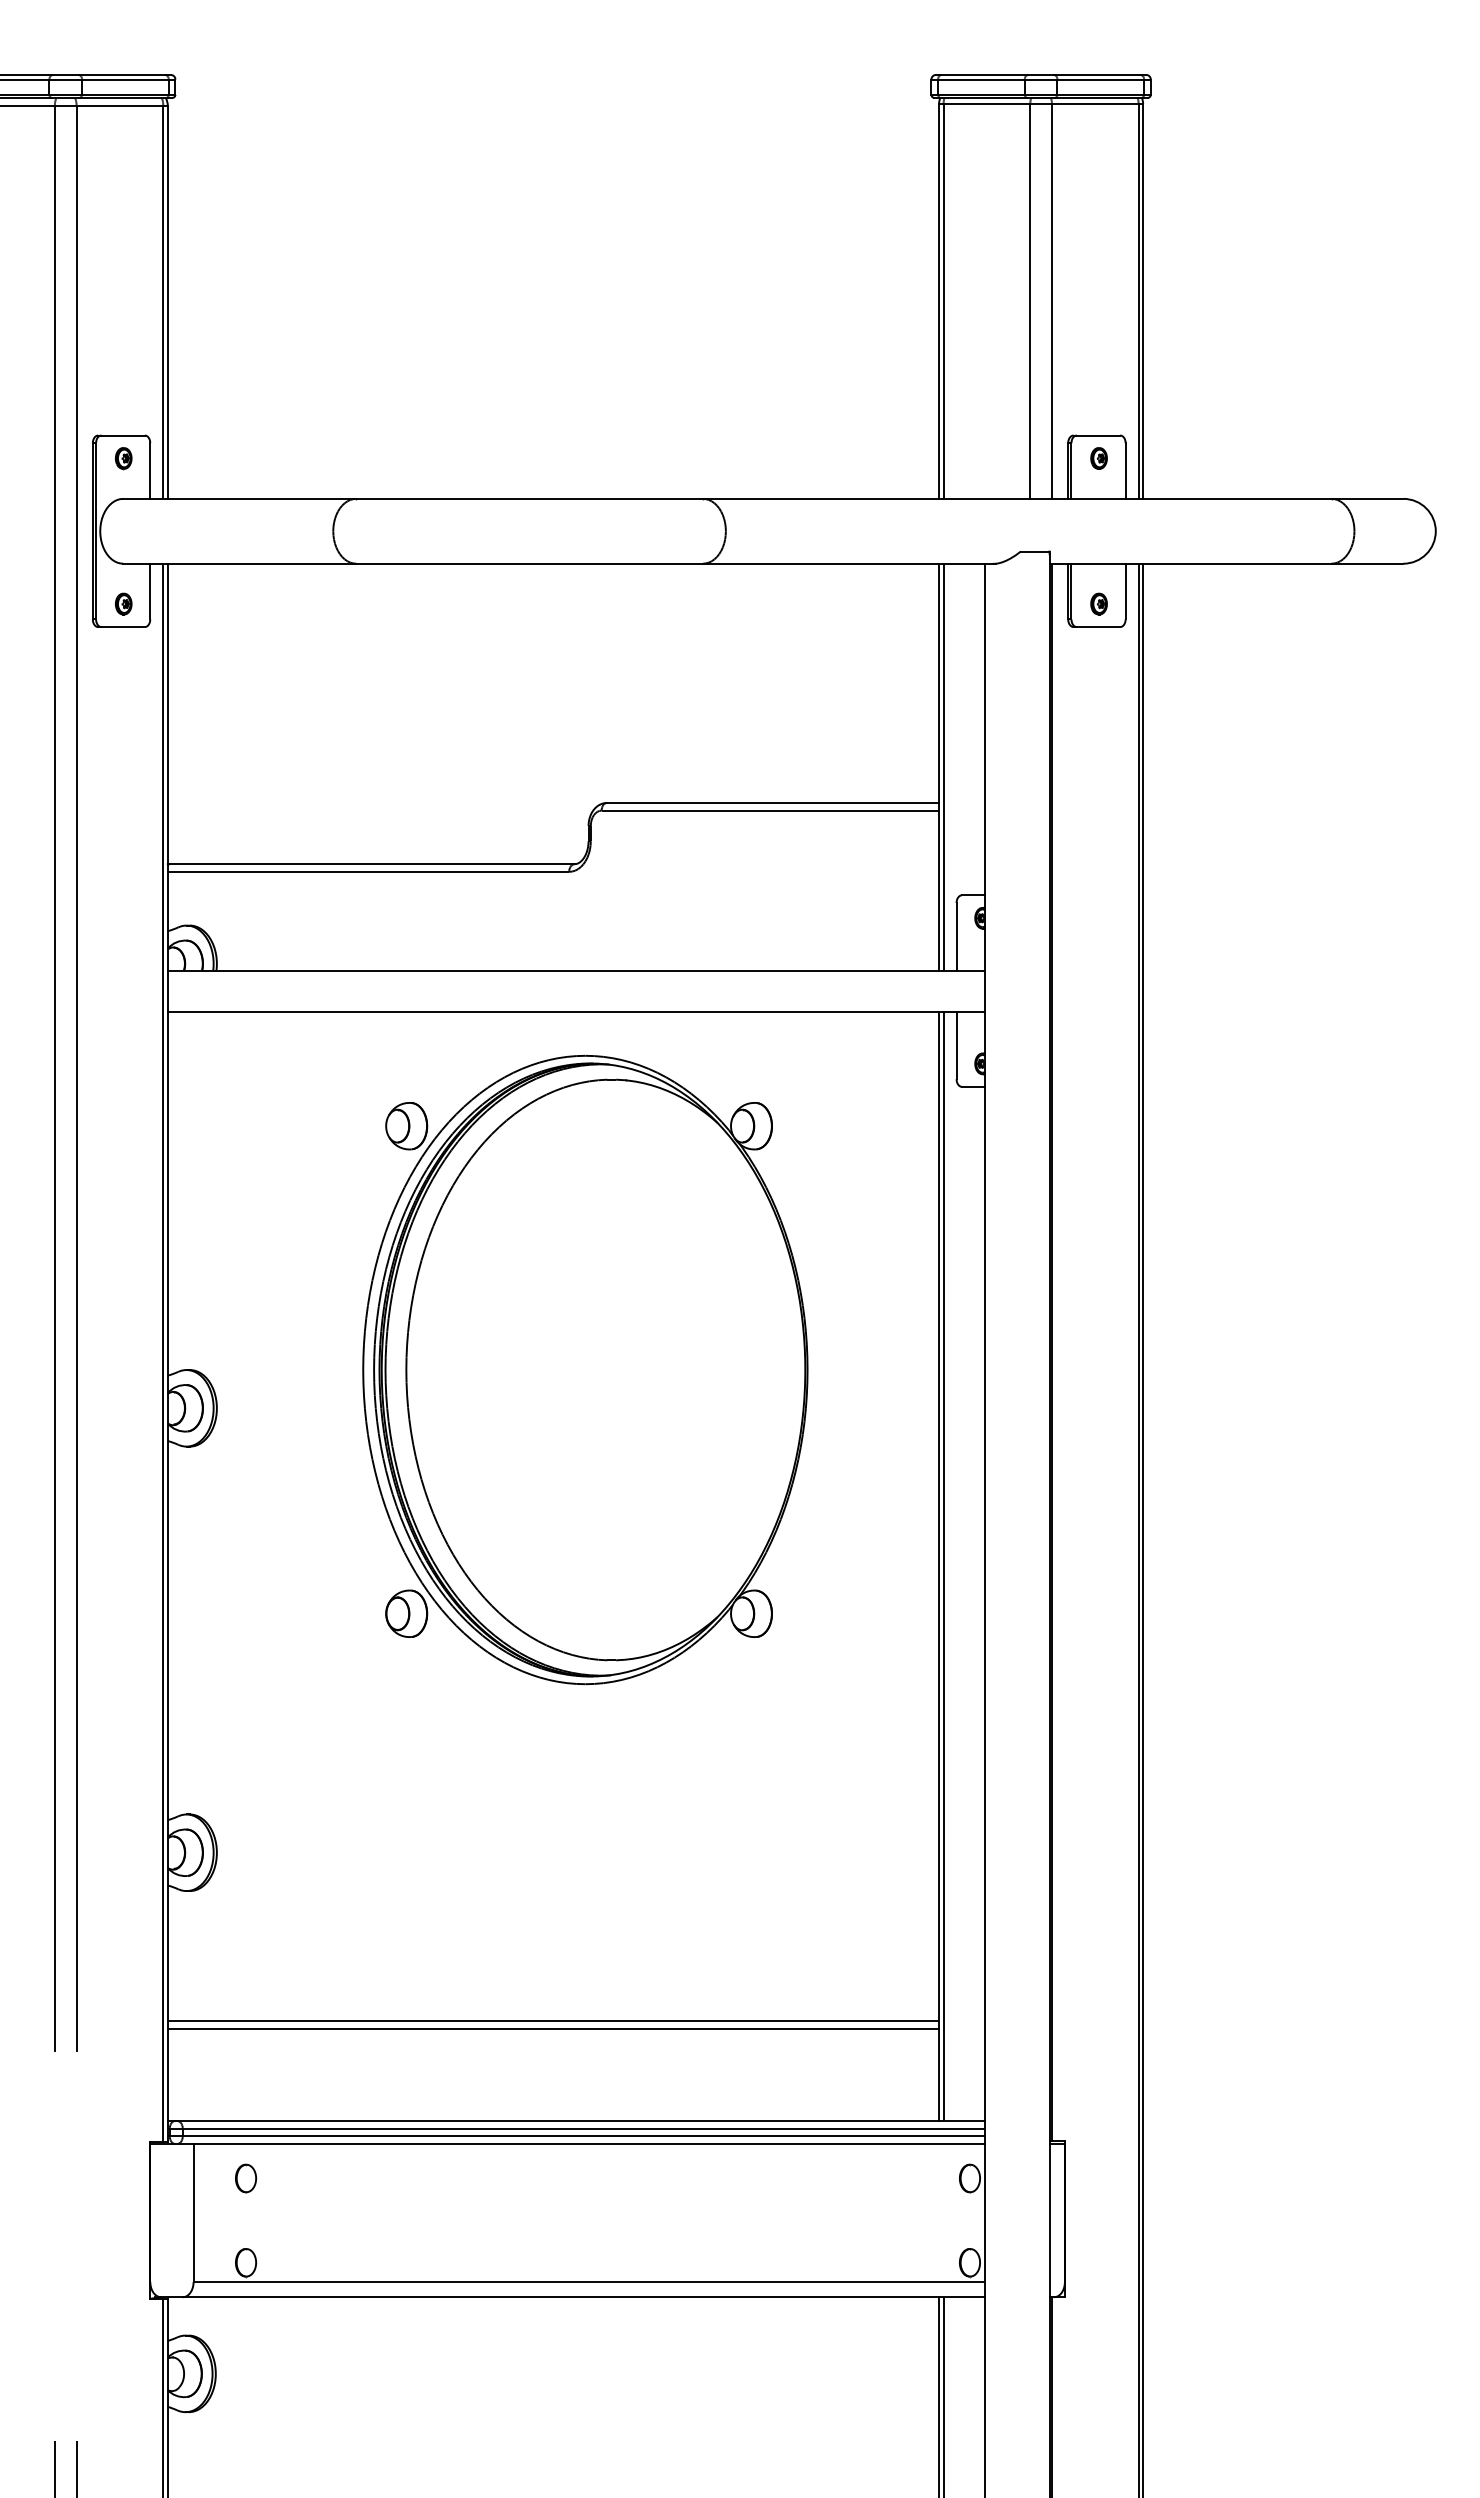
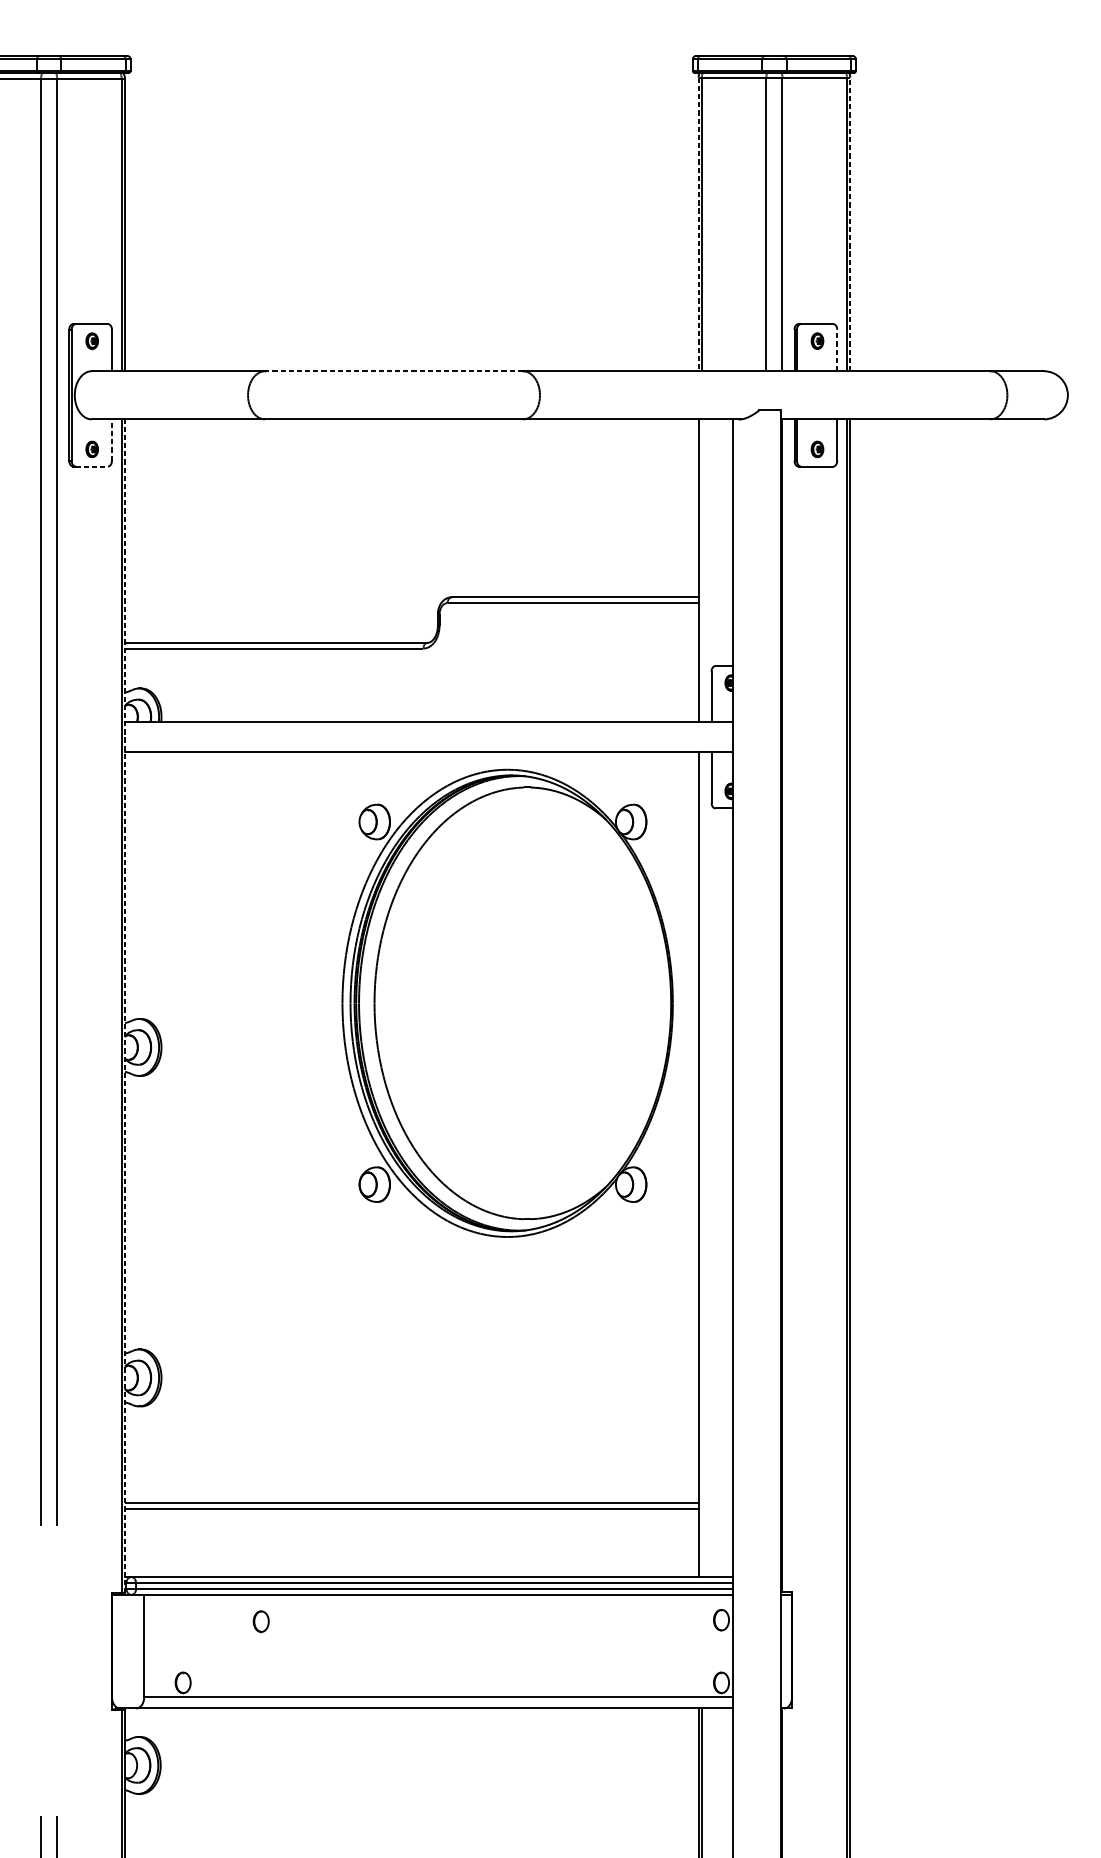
line: (1143, 300) -> (850, 223), solid -> dashed
line: (939, 301) -> (698, 224), solid -> dashed
line: (1125, 471) -> (837, 350), solid -> dashed
line: (529, 498) -> (393, 370), solid -> dashed
line: (150, 591) -> (112, 440), solid -> dashed
line: (123, 627) -> (92, 466), solid -> dashed
line: (943, 766) -> (701, 570), removed
line: (167, 1352) -> (124, 1005), solid -> dashed
part: (585, 1369) -> (507, 1002), moved
line: (943, 1566) -> (701, 1165), removed
part: (245, 2178) -> (260, 1621), moved

